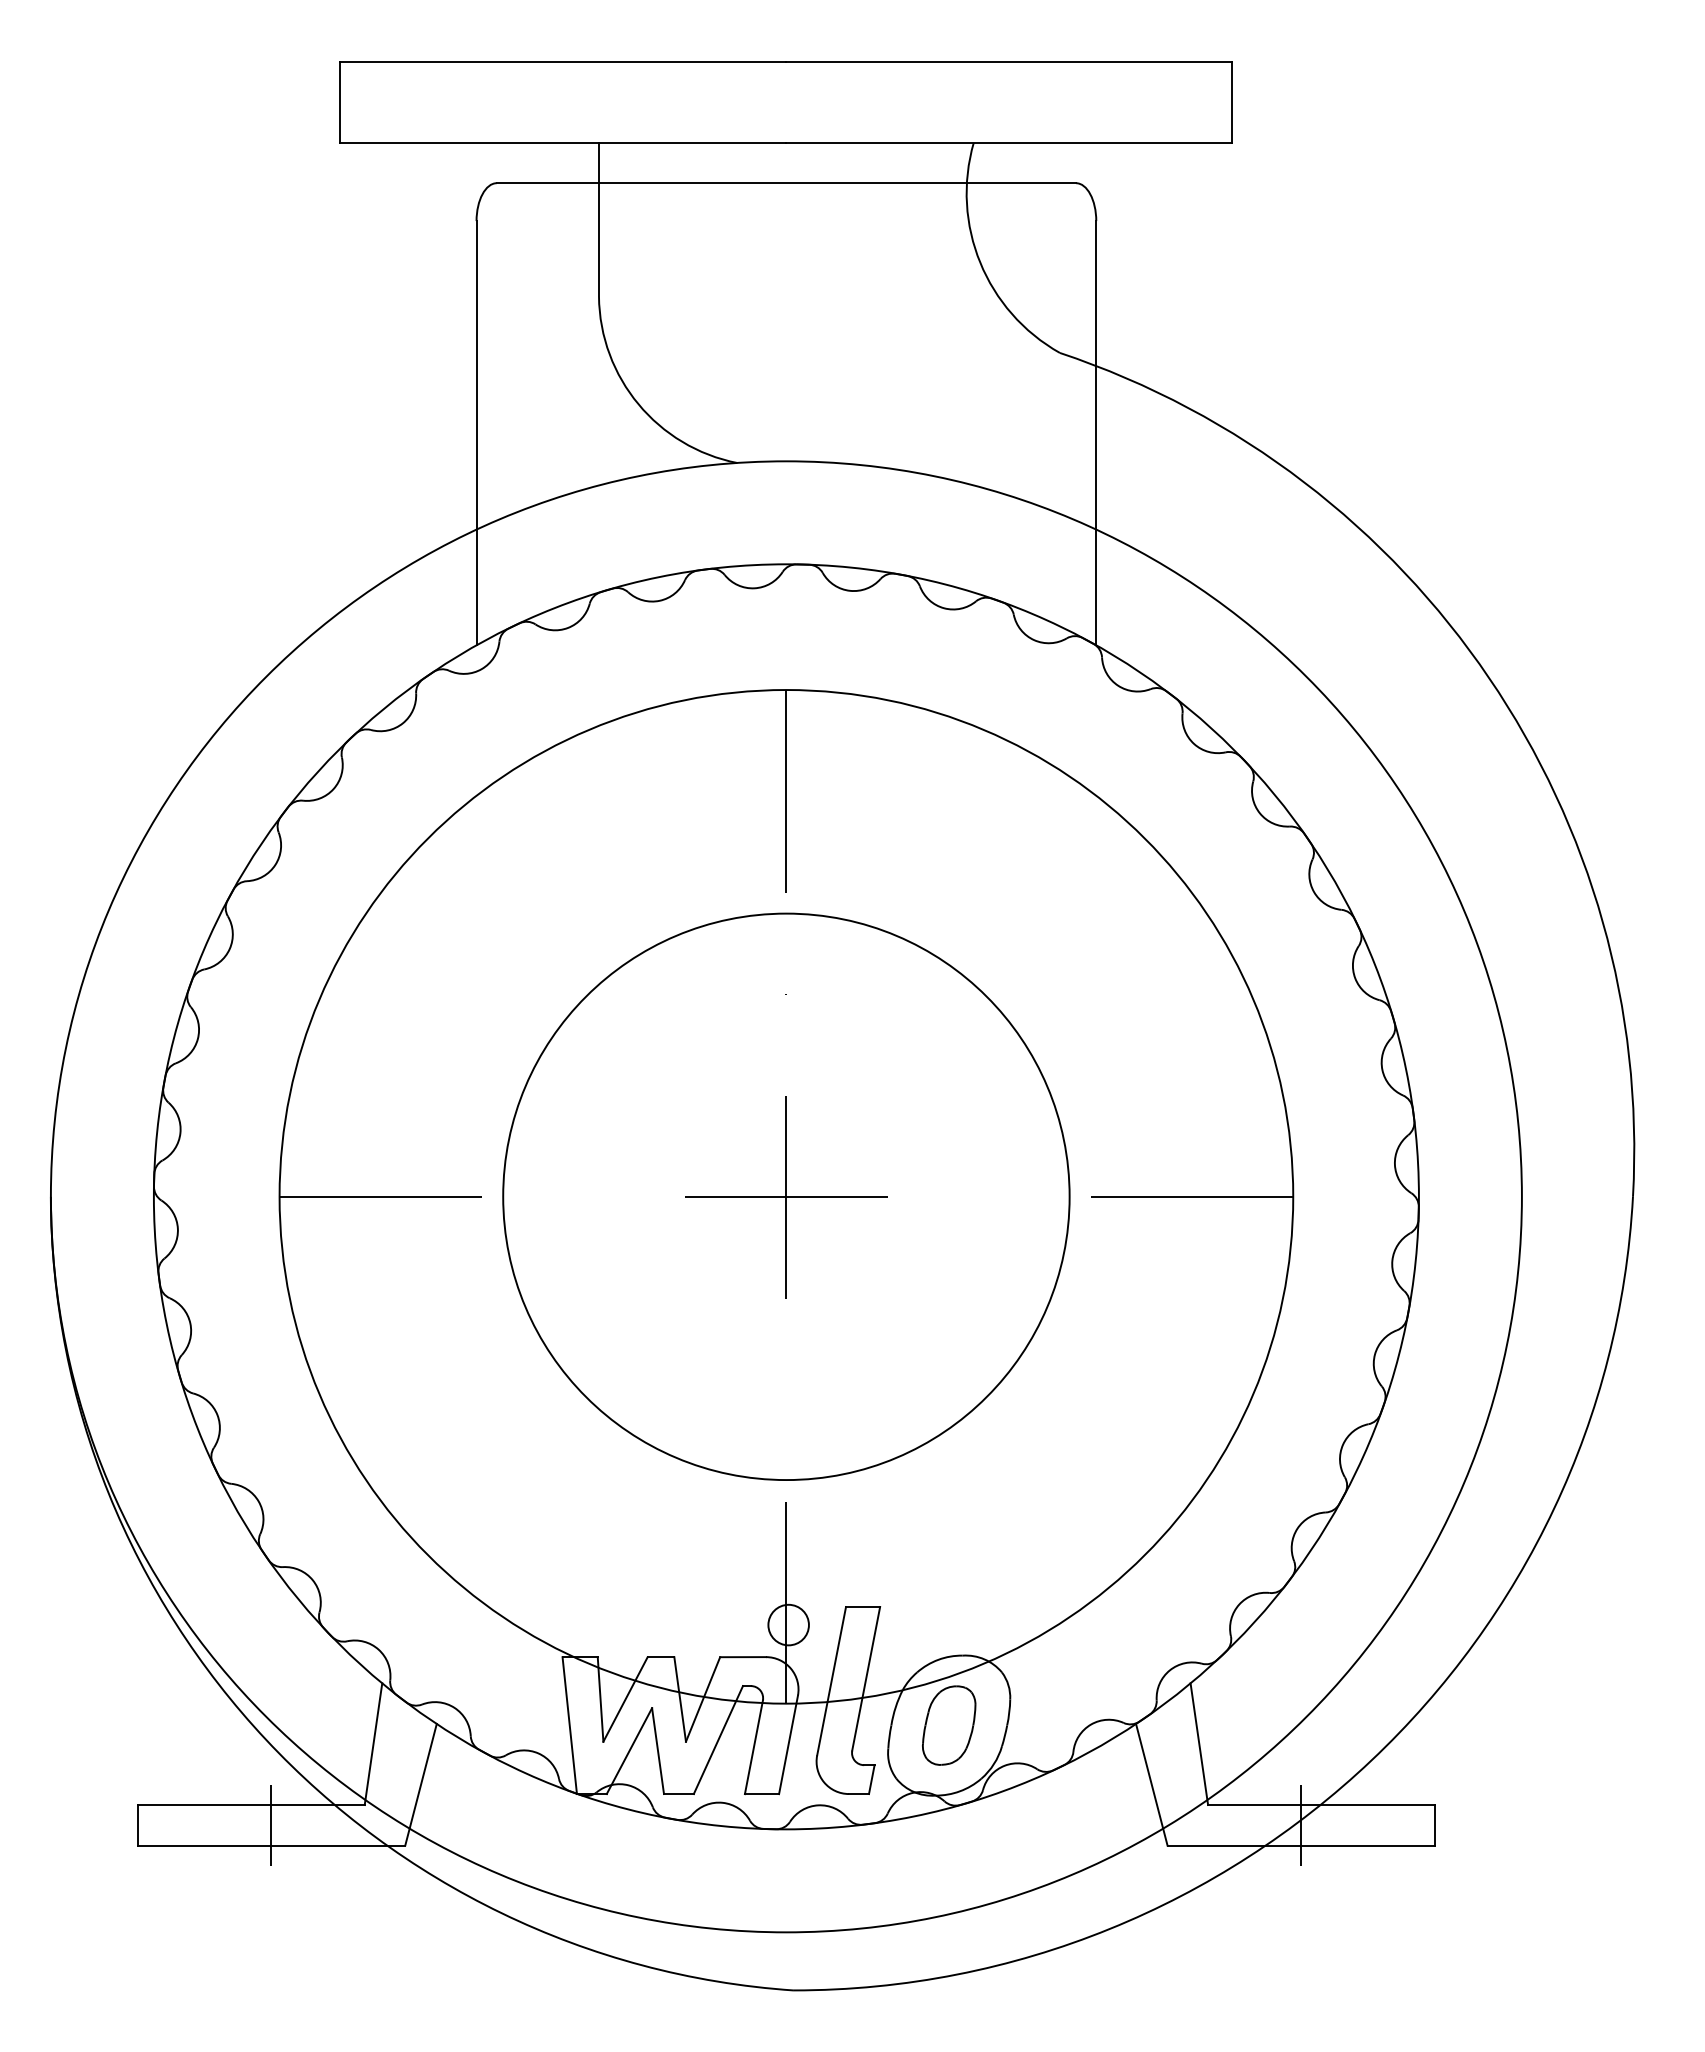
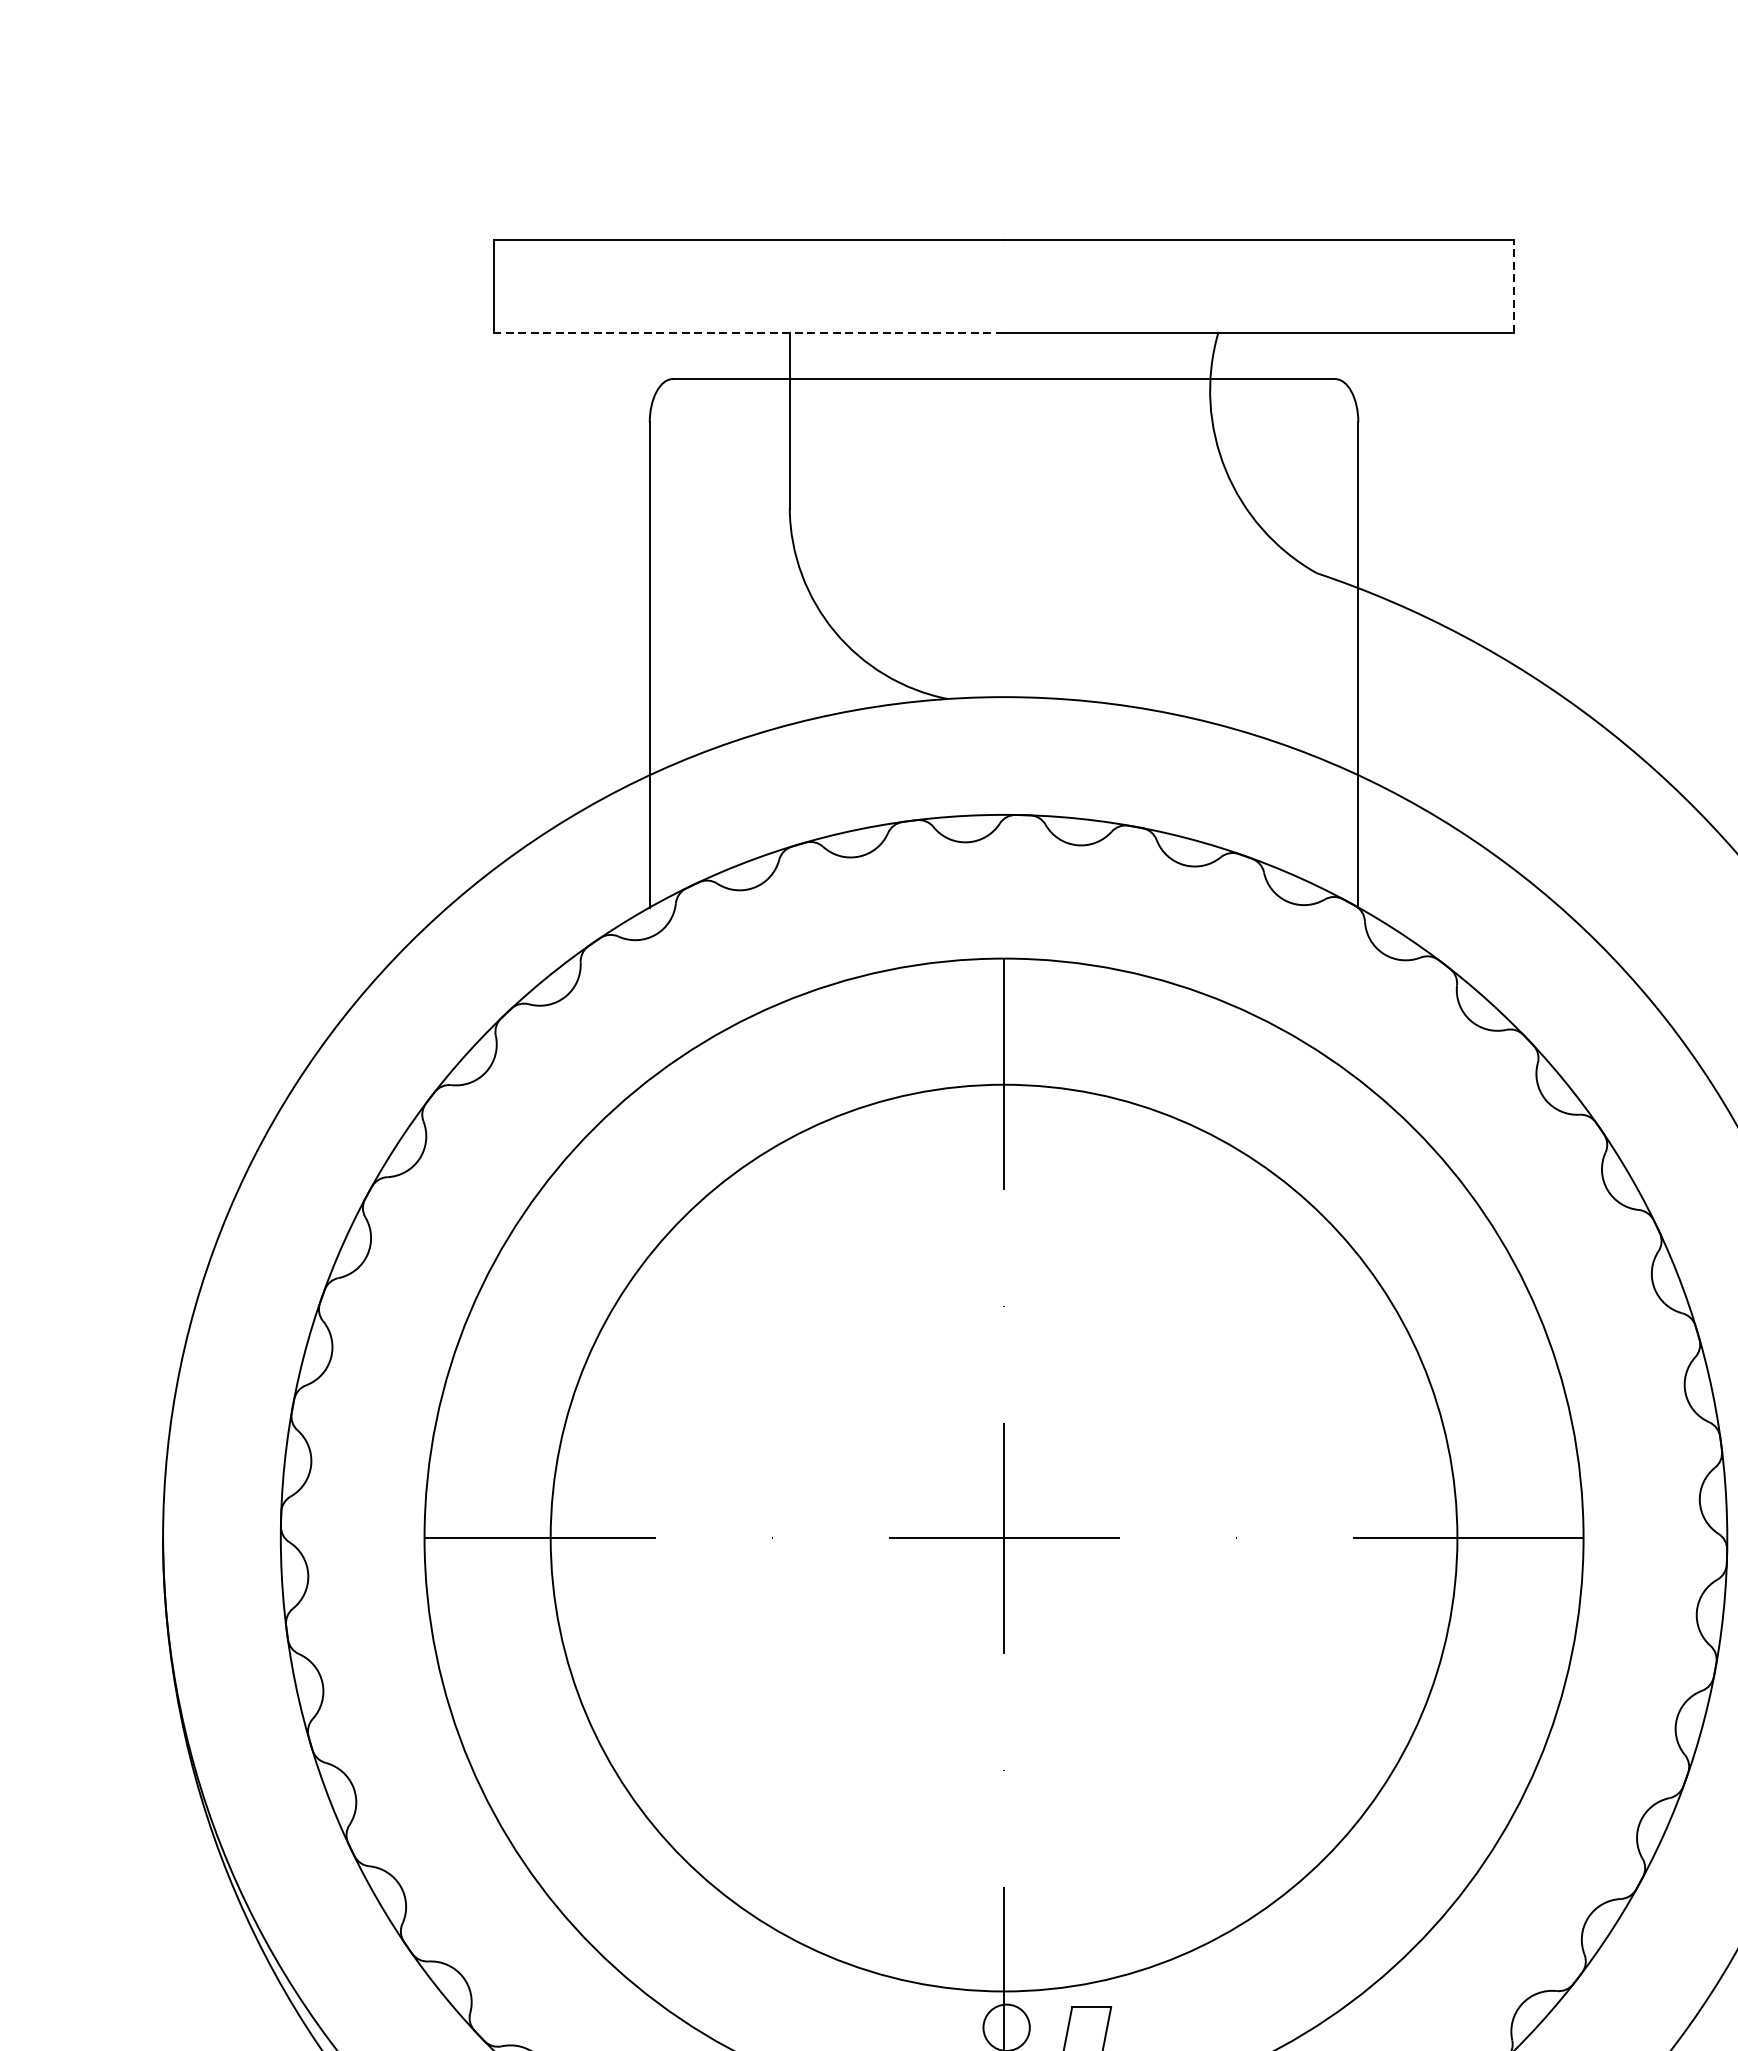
line: (1232, 102) -> (1514, 286), solid -> dashed
line: (562, 142) -> (748, 332), solid -> dashed
circle: (786, 1196) -> (1004, 1537), size x1.4

